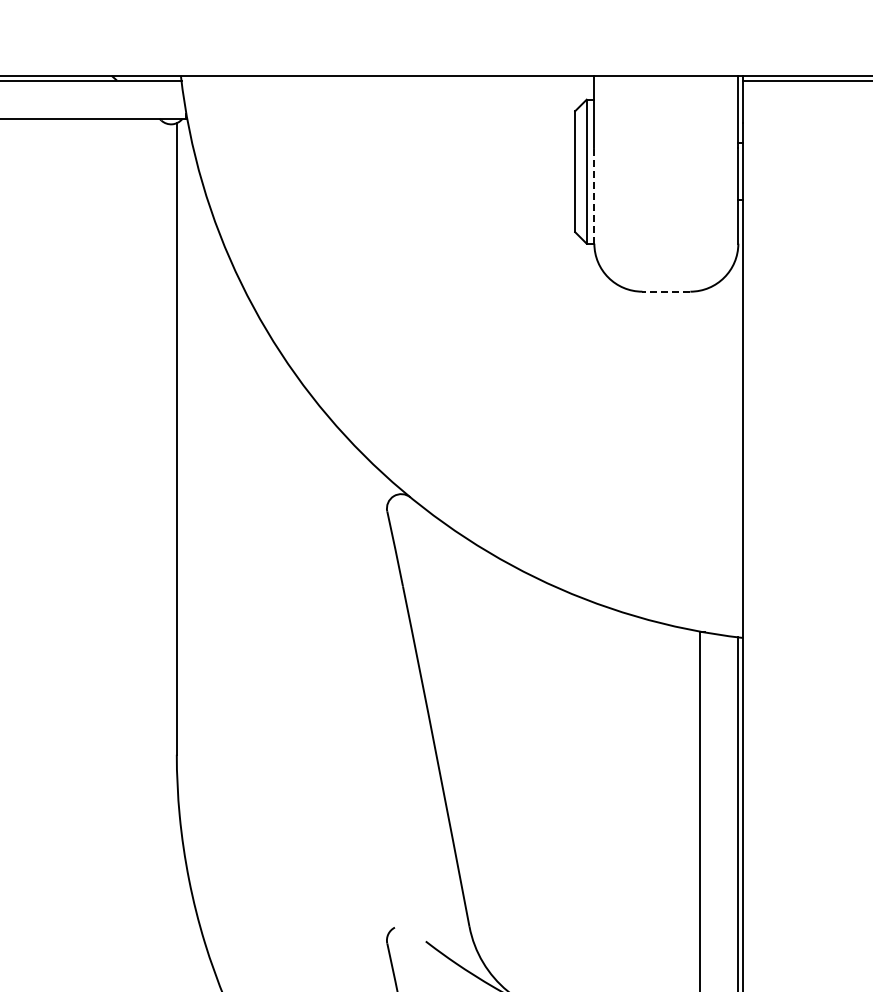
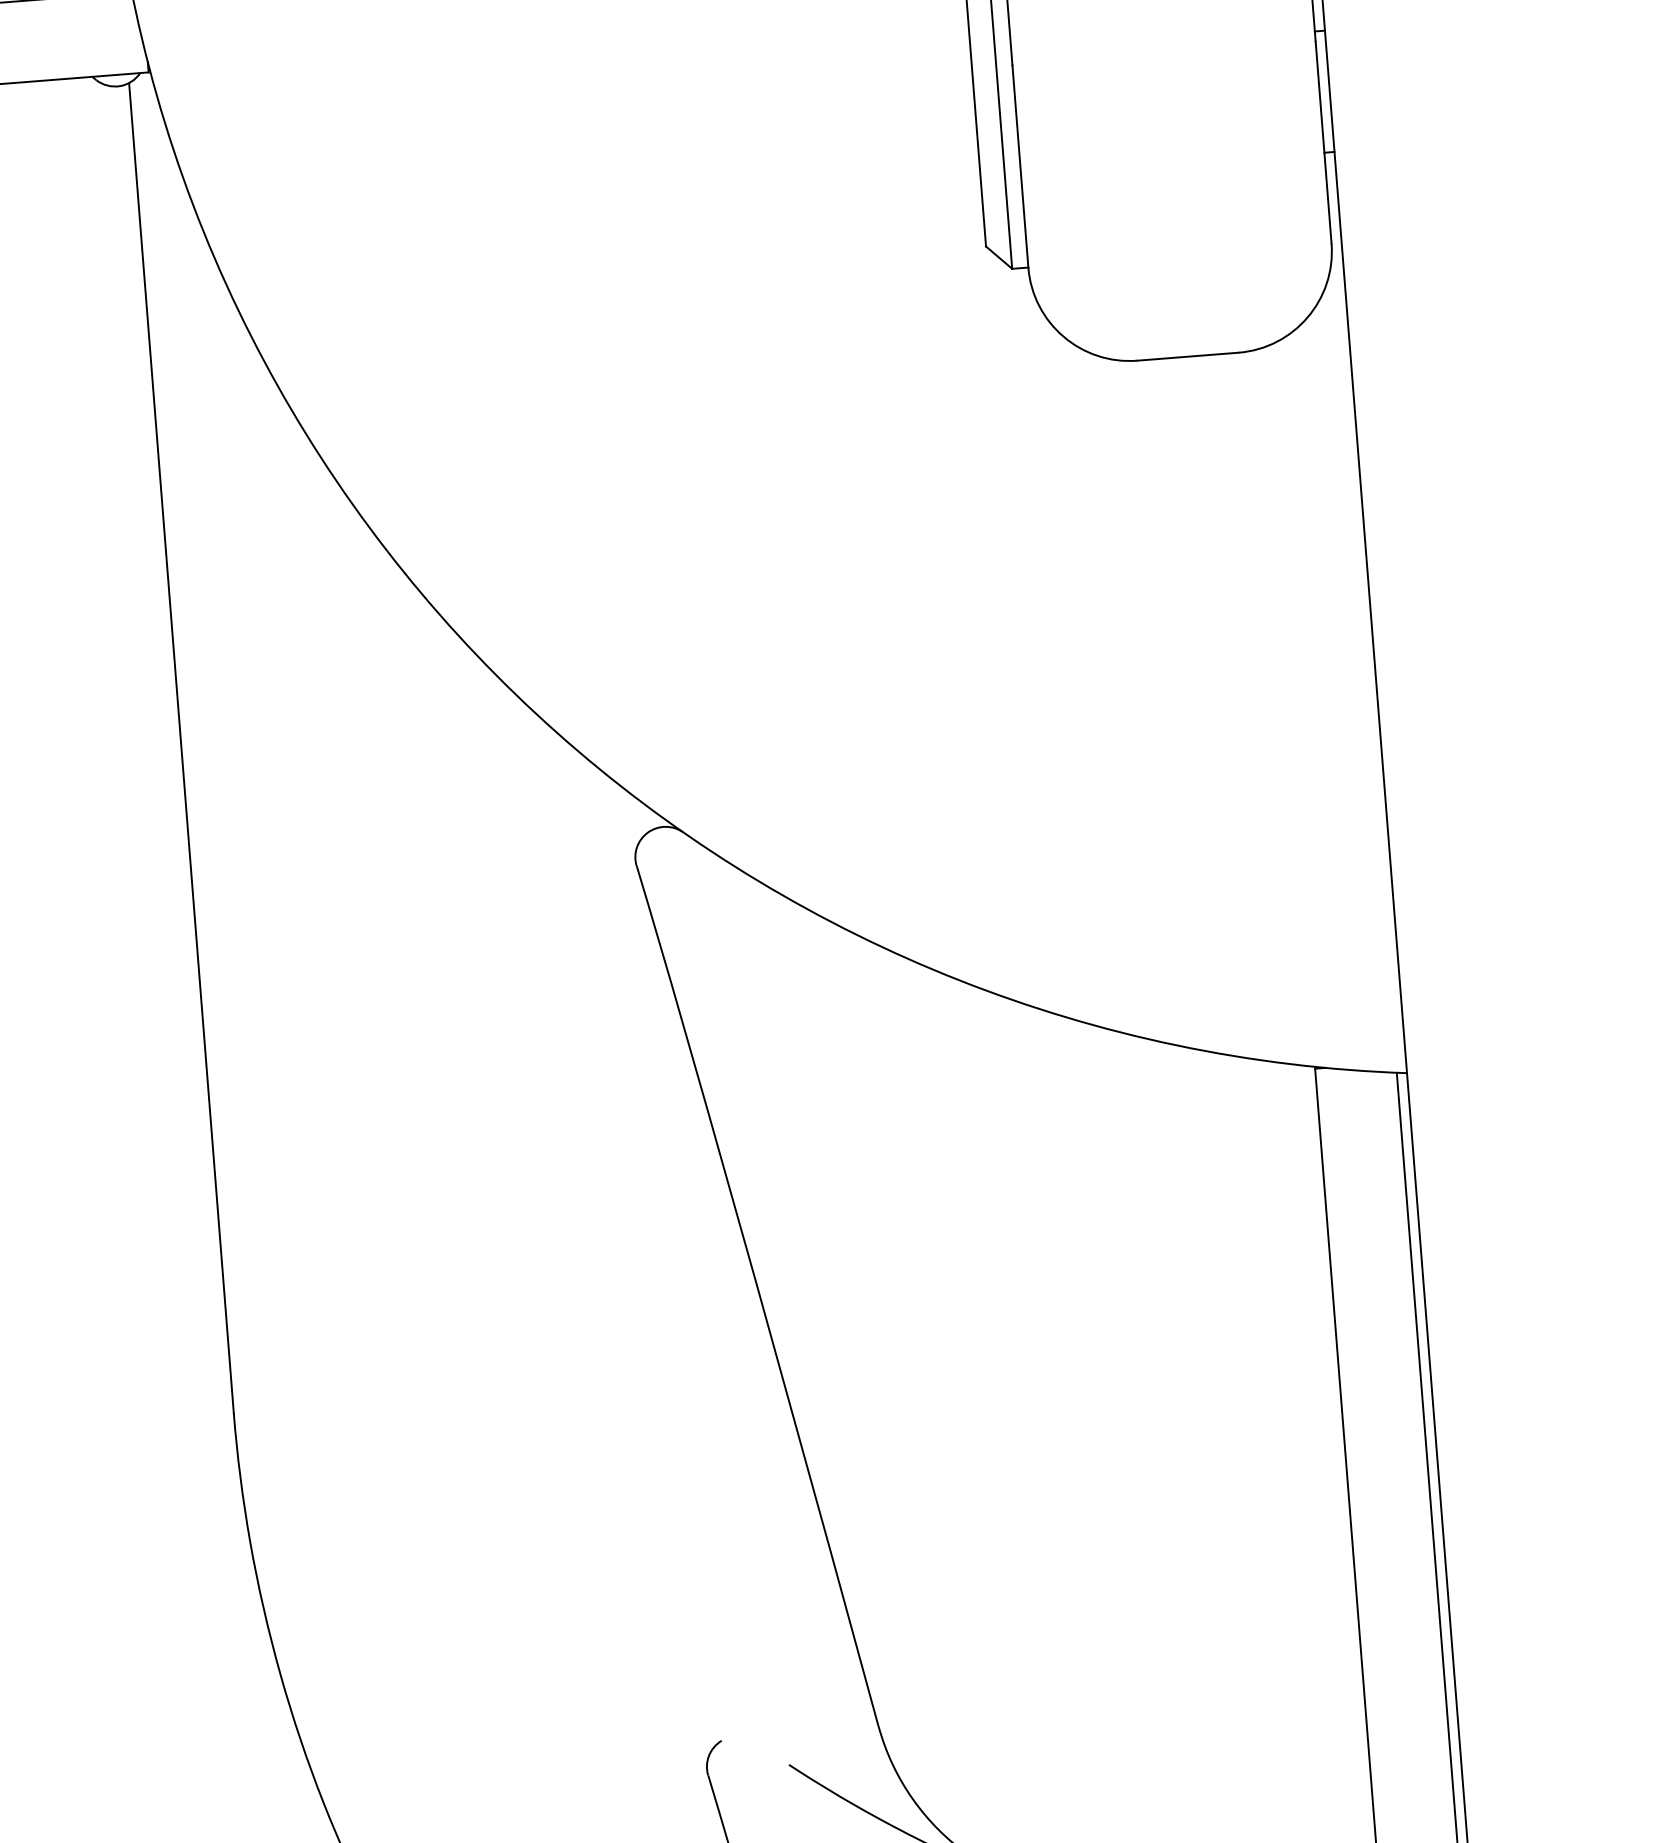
line: (594, 195) -> (1020, 166), dashed -> solid
line: (666, 291) -> (1188, 356), dashed -> solid

